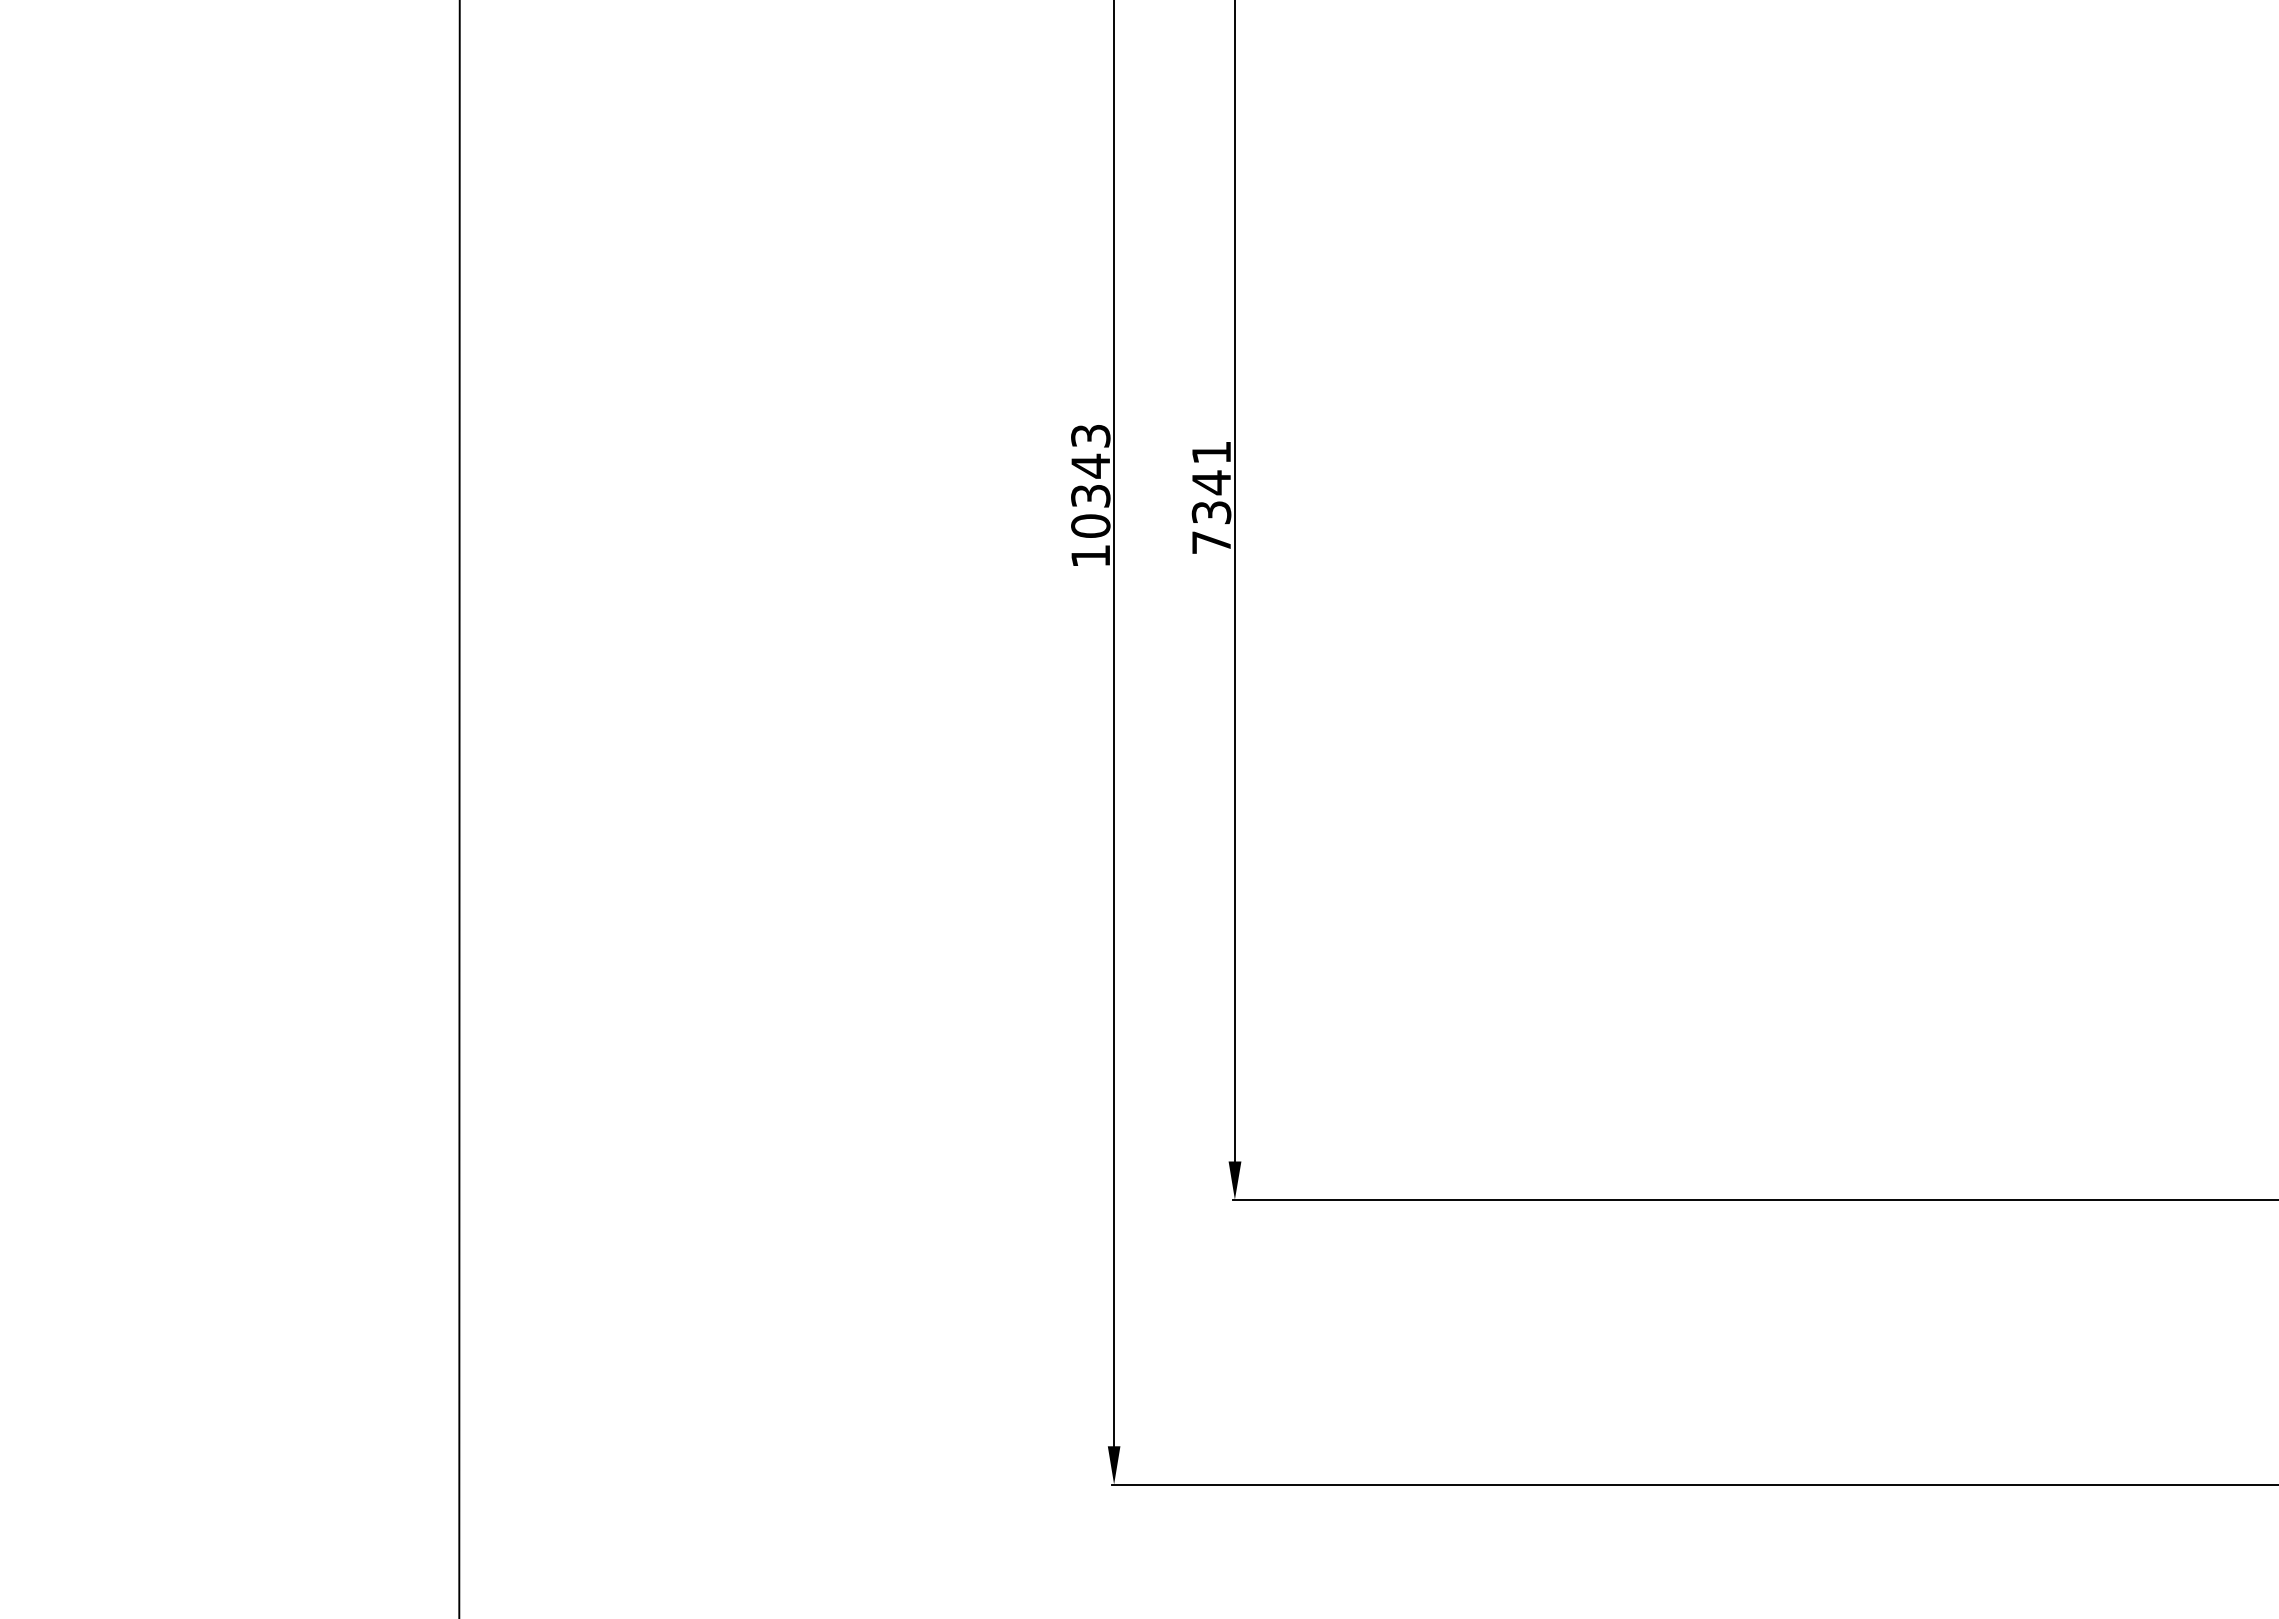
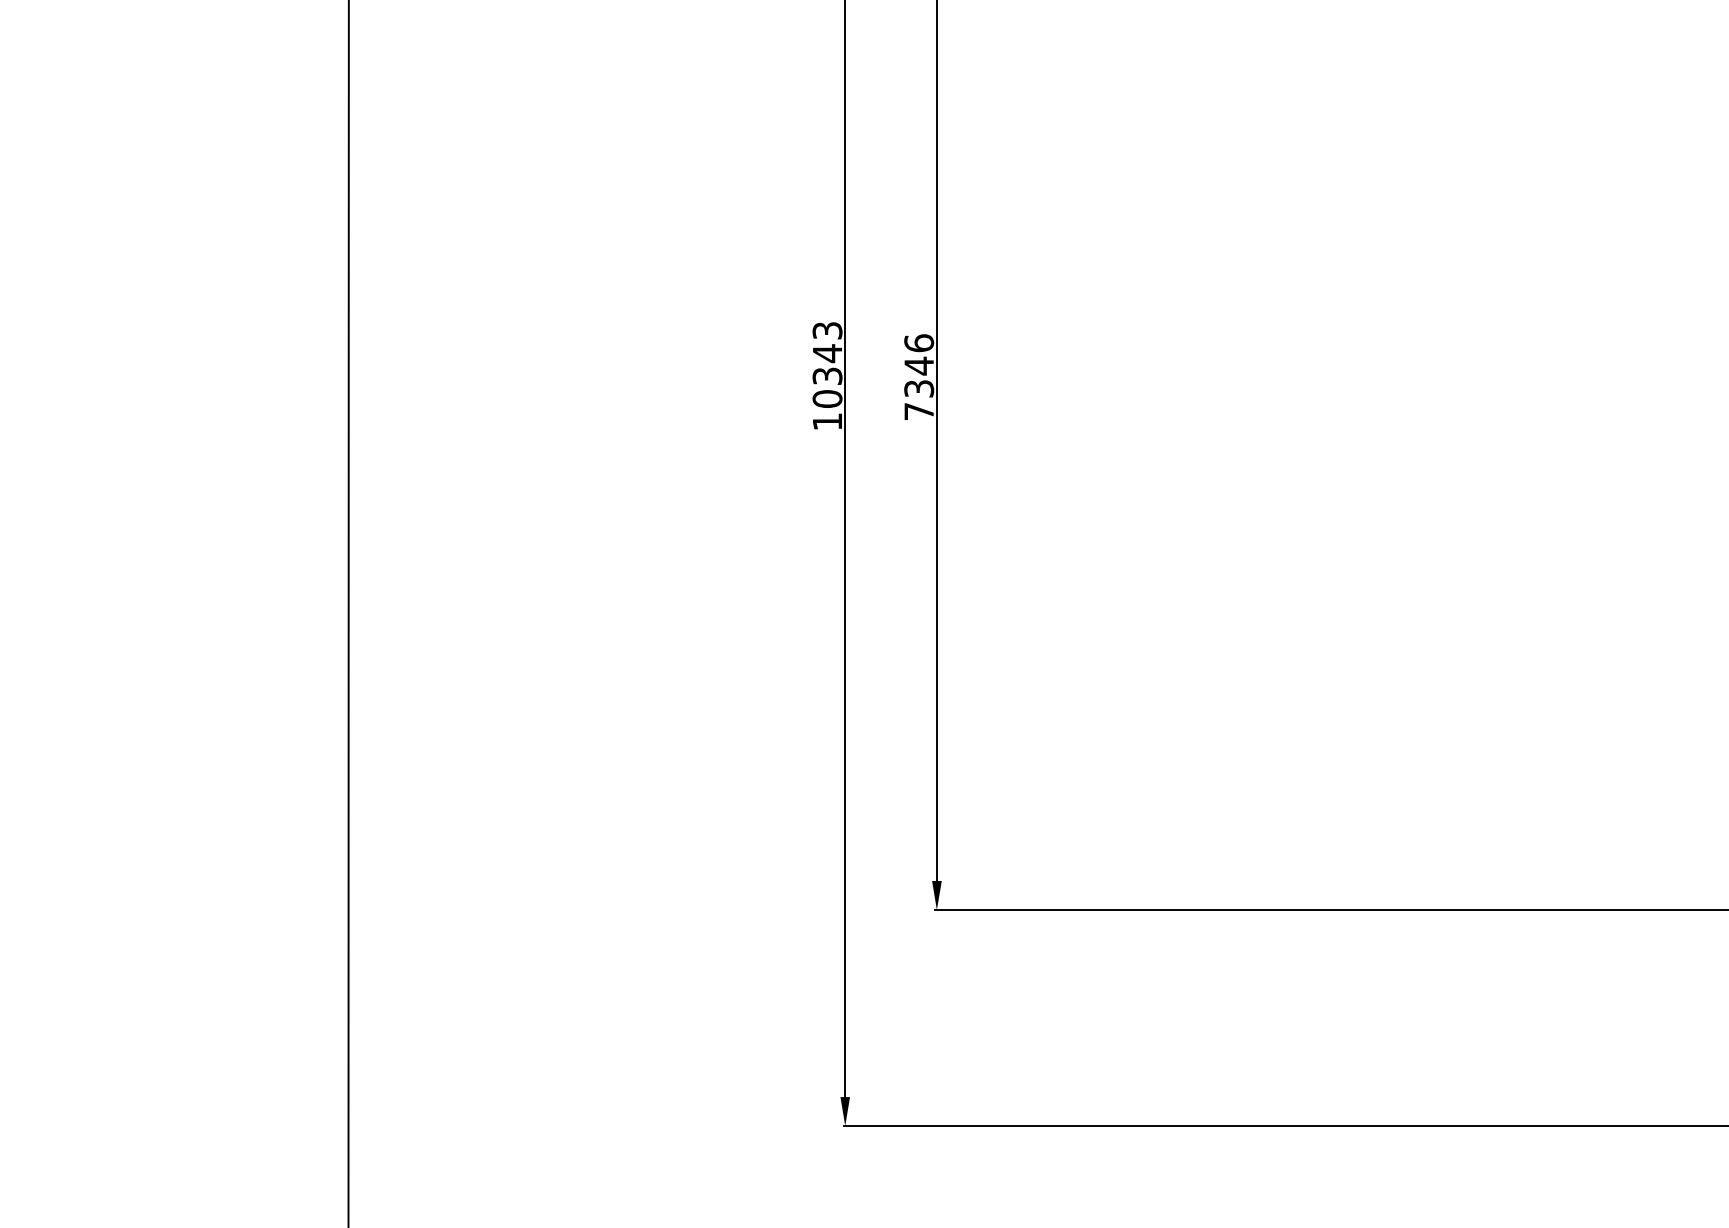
text: (1211, 452) -> (919, 343), 7341 -> 7346

